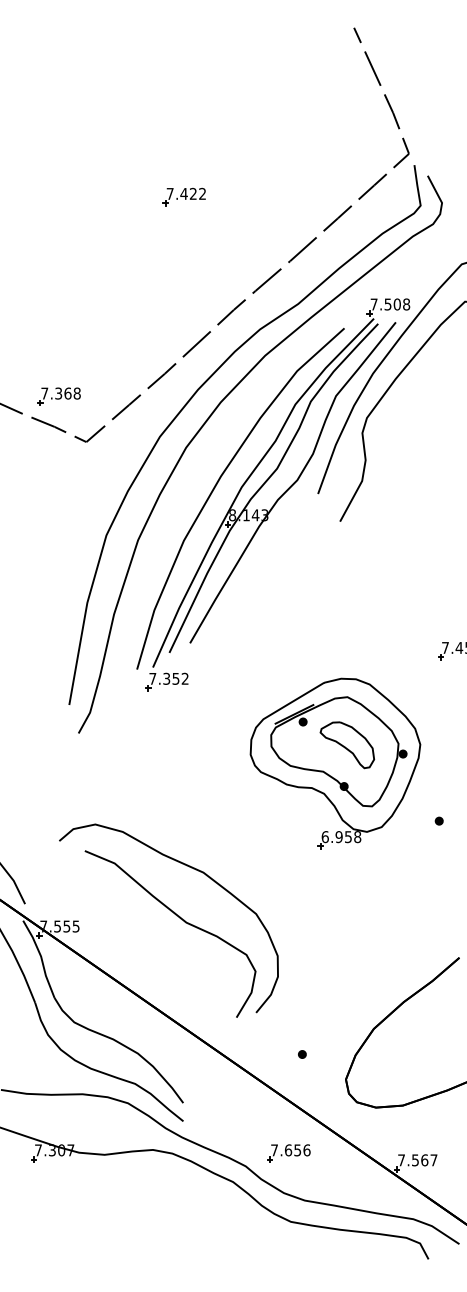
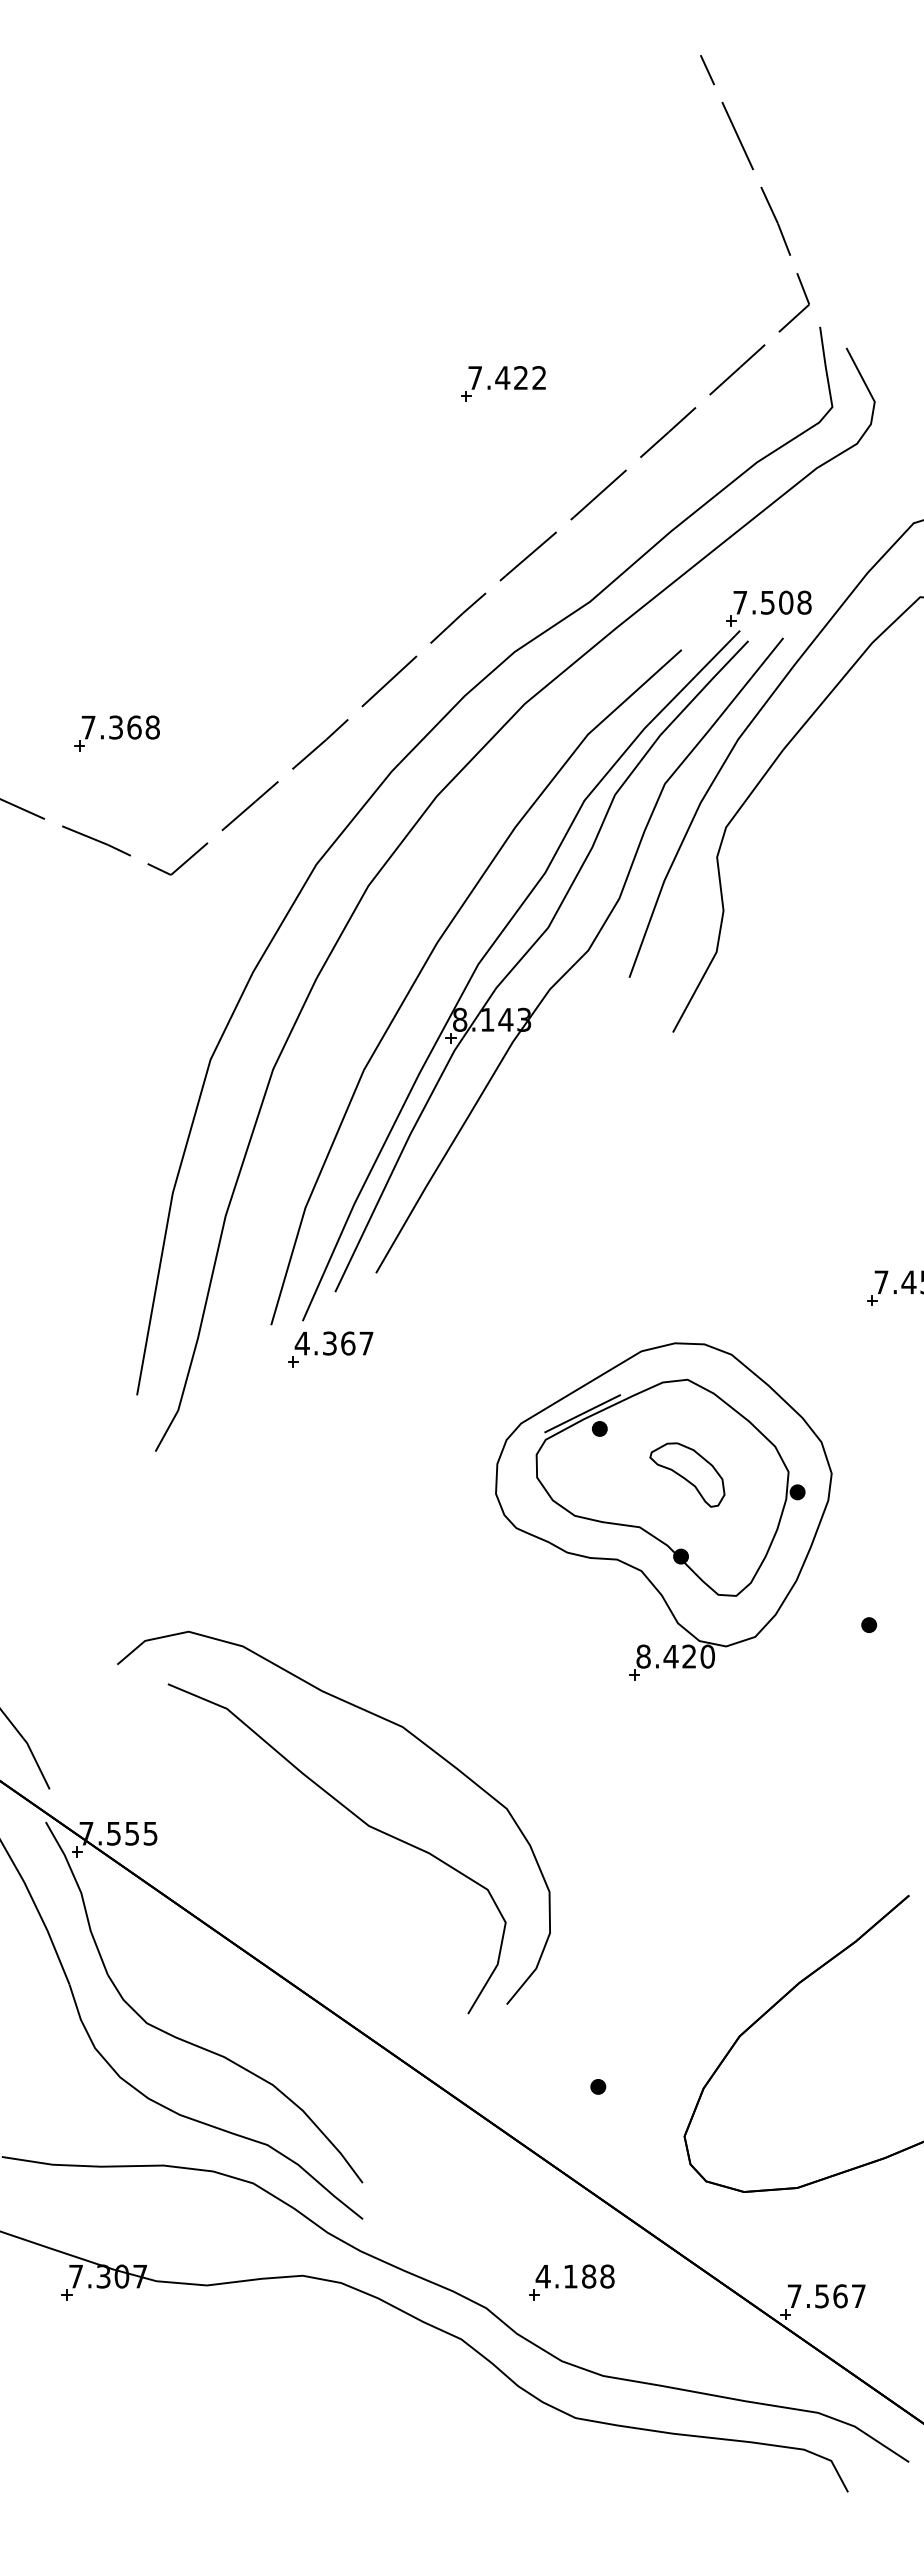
part: (183, 196) -> (501, 383), moved
part: (58, 396) -> (115, 733), moved
text: (168, 678) -> (333, 1342), 7.352 -> 4.367
part: (347, 745) -> (687, 1475), size x0.7
text: (341, 837) -> (675, 1657), 6.958 -> 8.420
text: (290, 1150) -> (574, 2276), 7.656 -> 4.188

